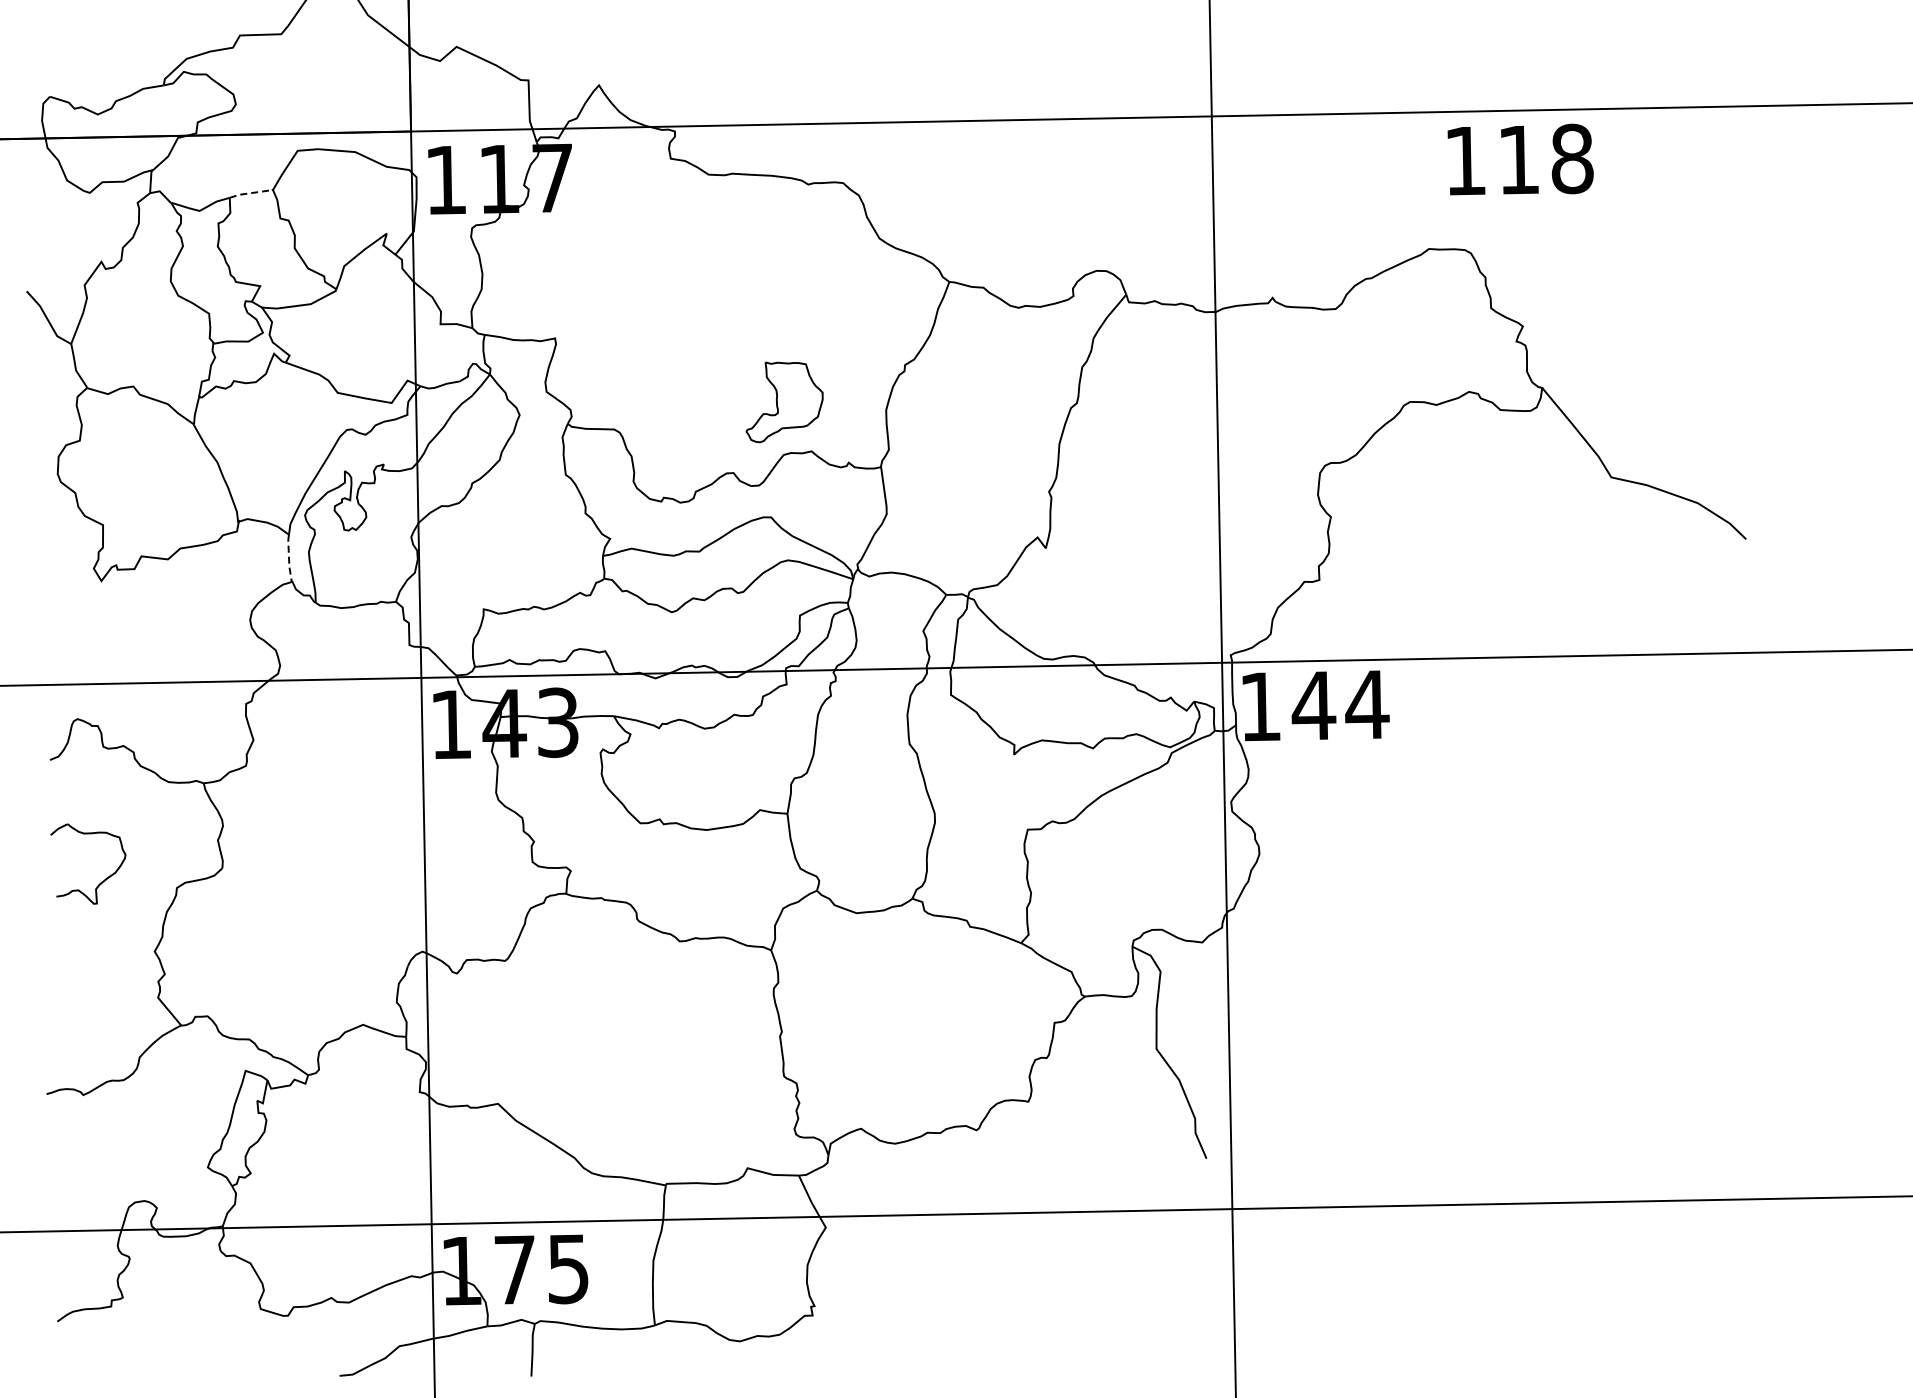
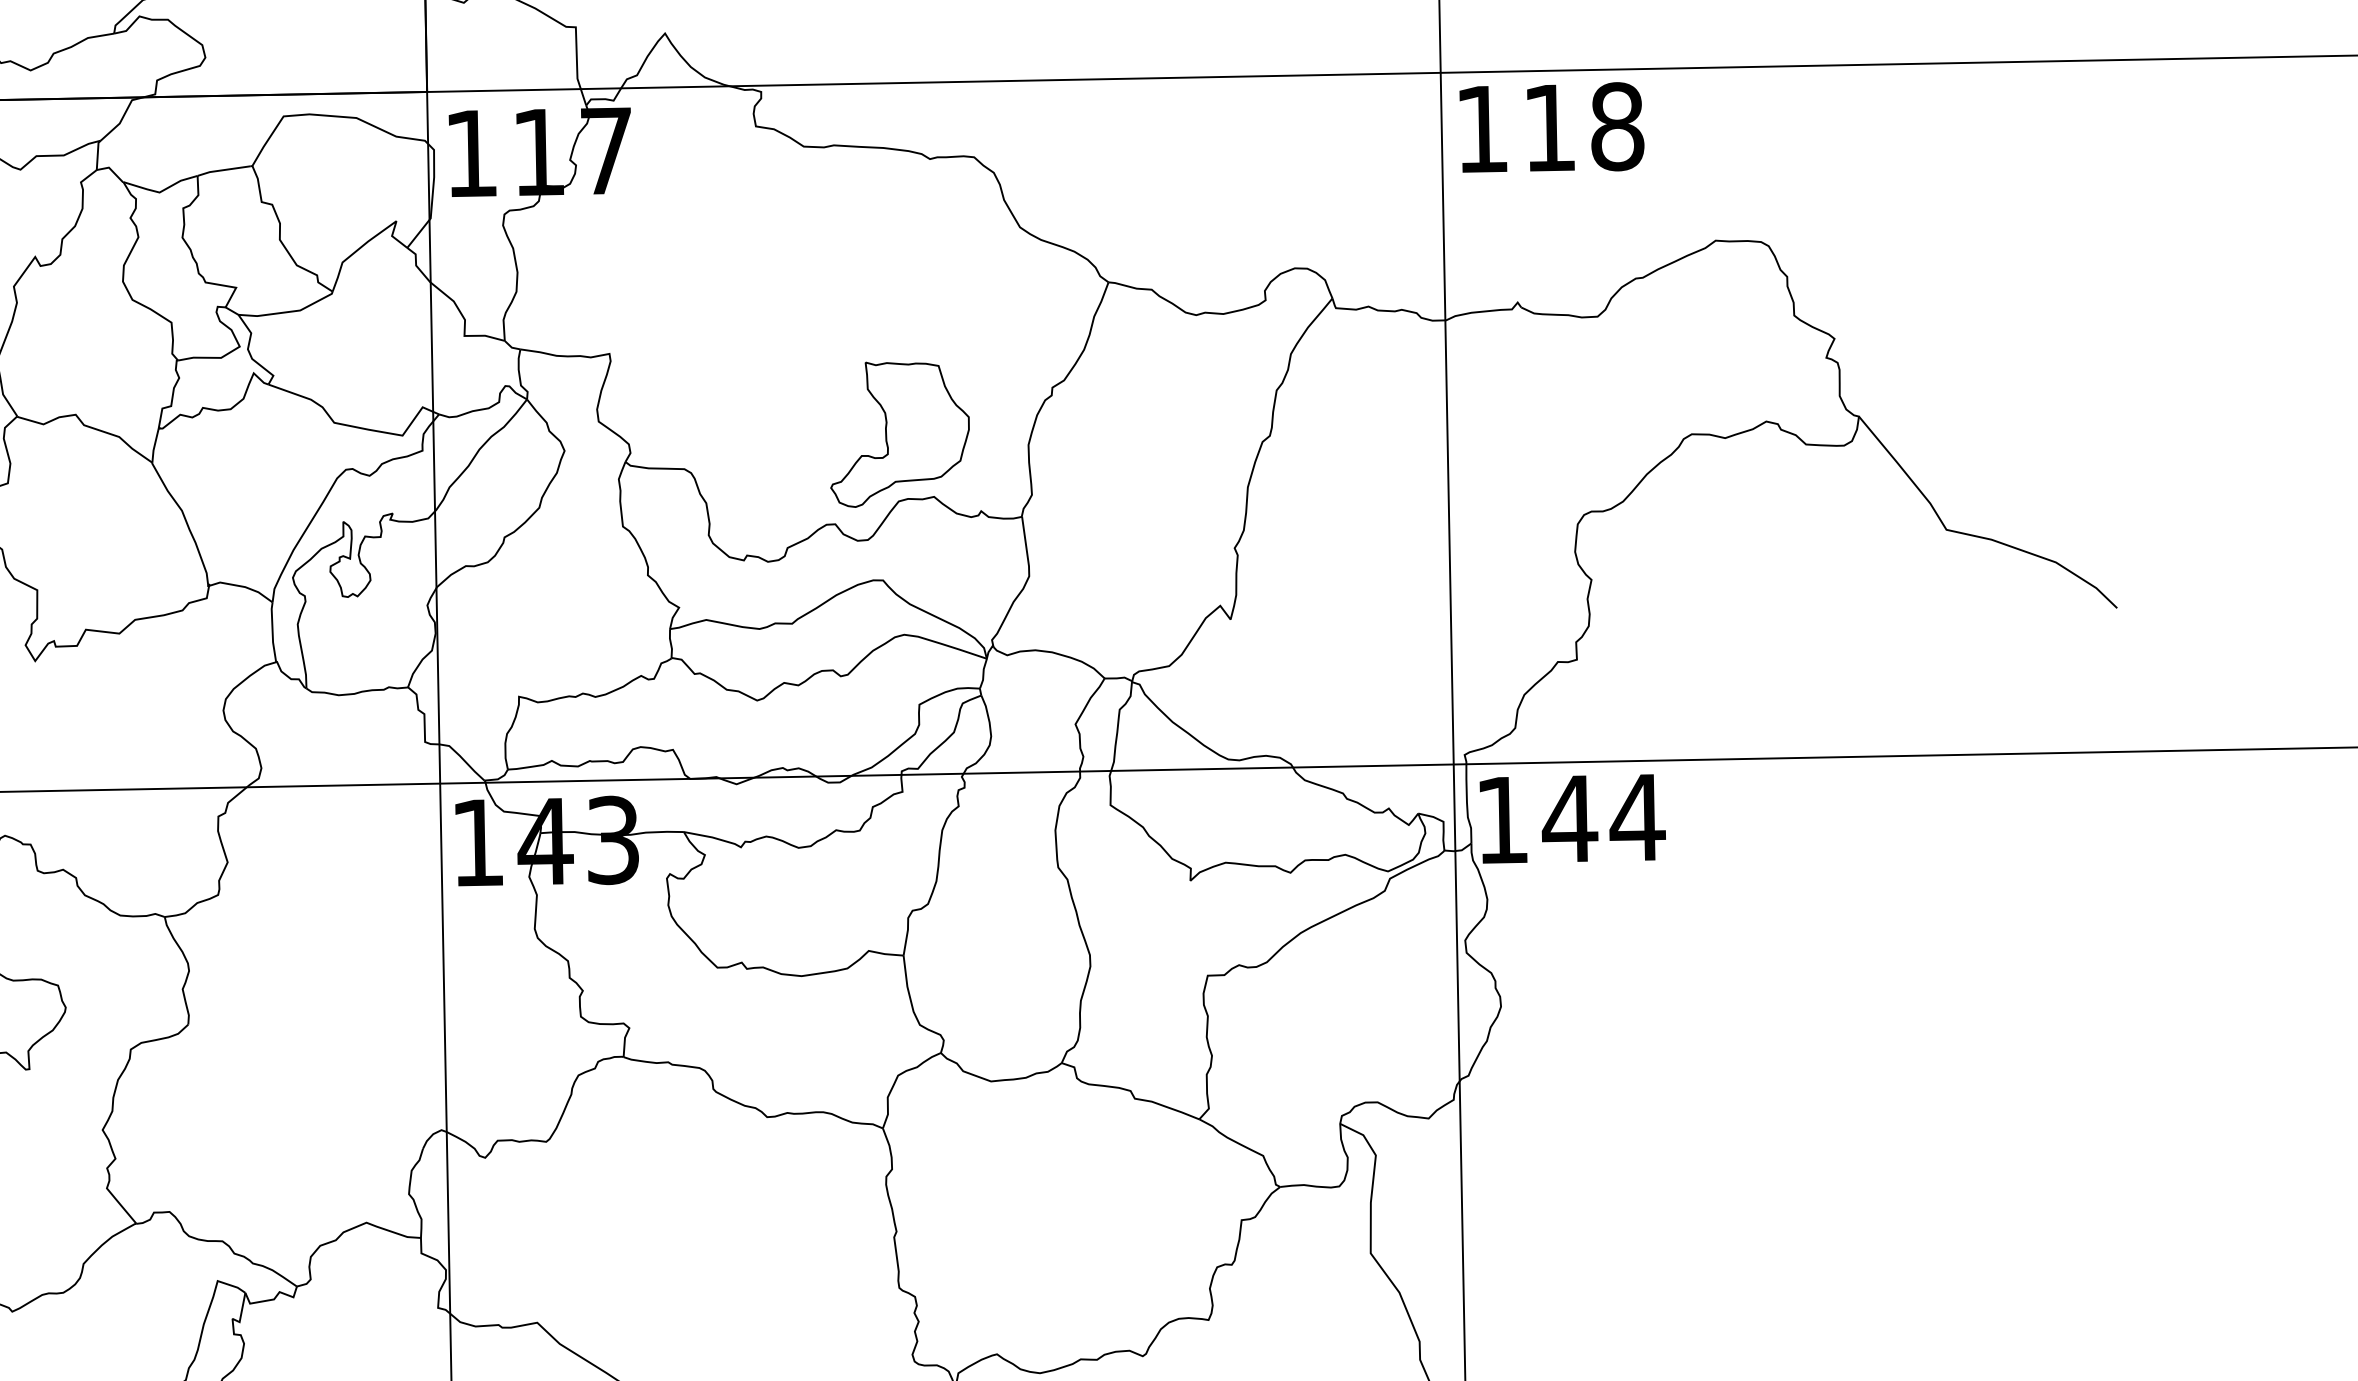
text: (1520, 159) -> (1551, 127), moved
line: (250, 193) -> (223, 170), dashed -> solid
part: (784, 402) -> (899, 434), size x1.43
line: (289, 558) -> (273, 632), dashed -> solid

